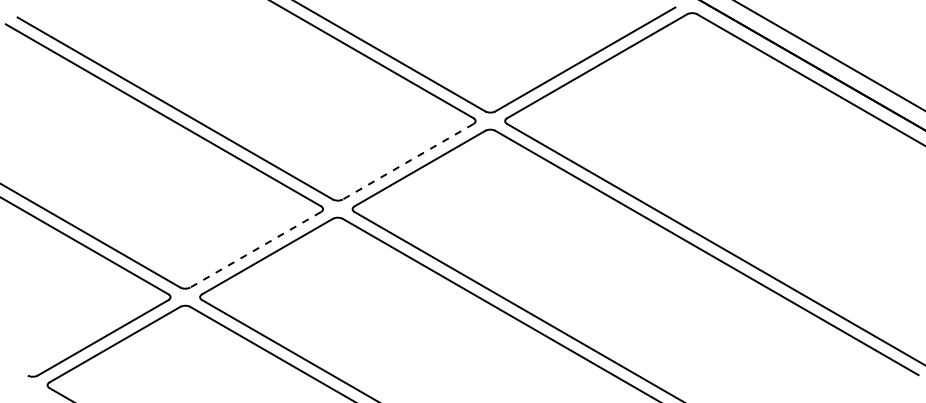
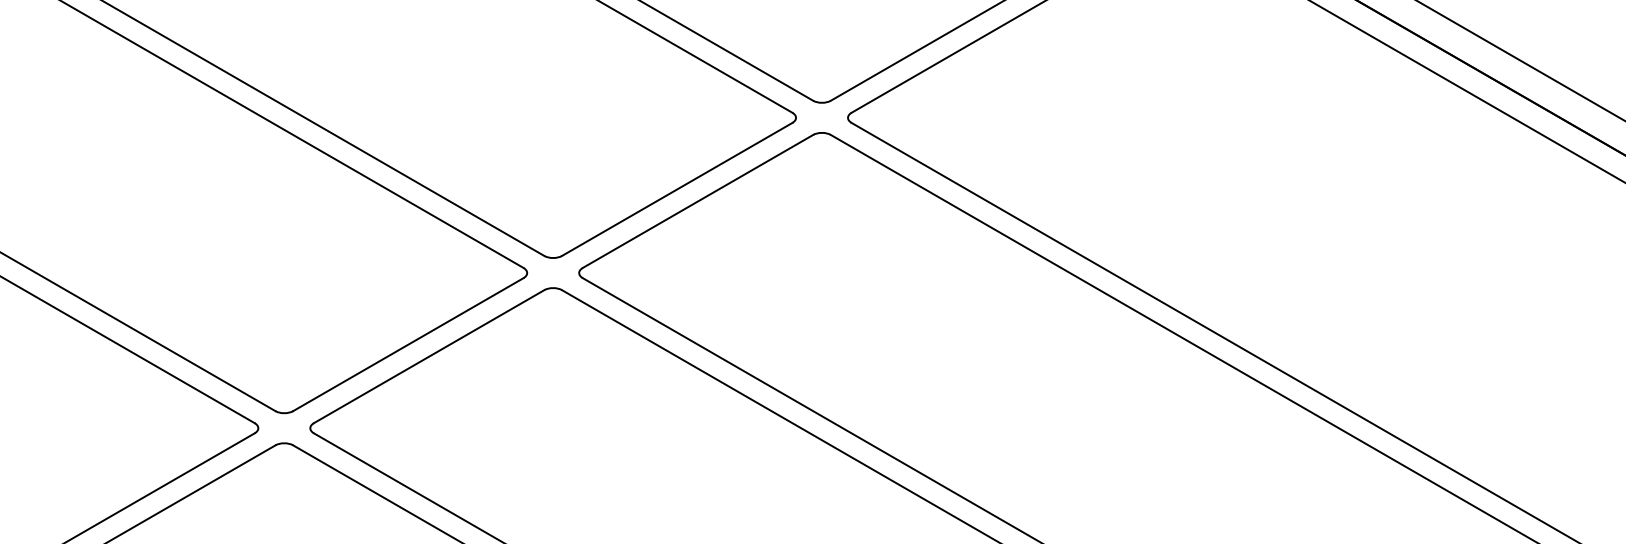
line: (407, 162) -> (675, 190), dashed -> solid
line: (255, 250) -> (408, 345), dashed -> solid

